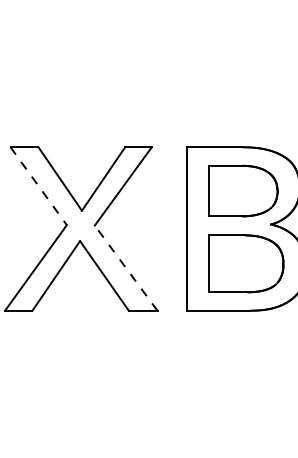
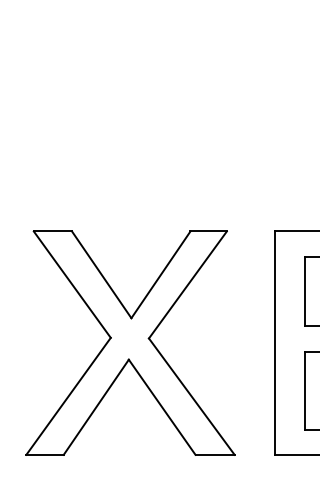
line: (38, 186) -> (72, 285), dashed -> solid
line: (126, 268) -> (192, 397), dashed -> solid

